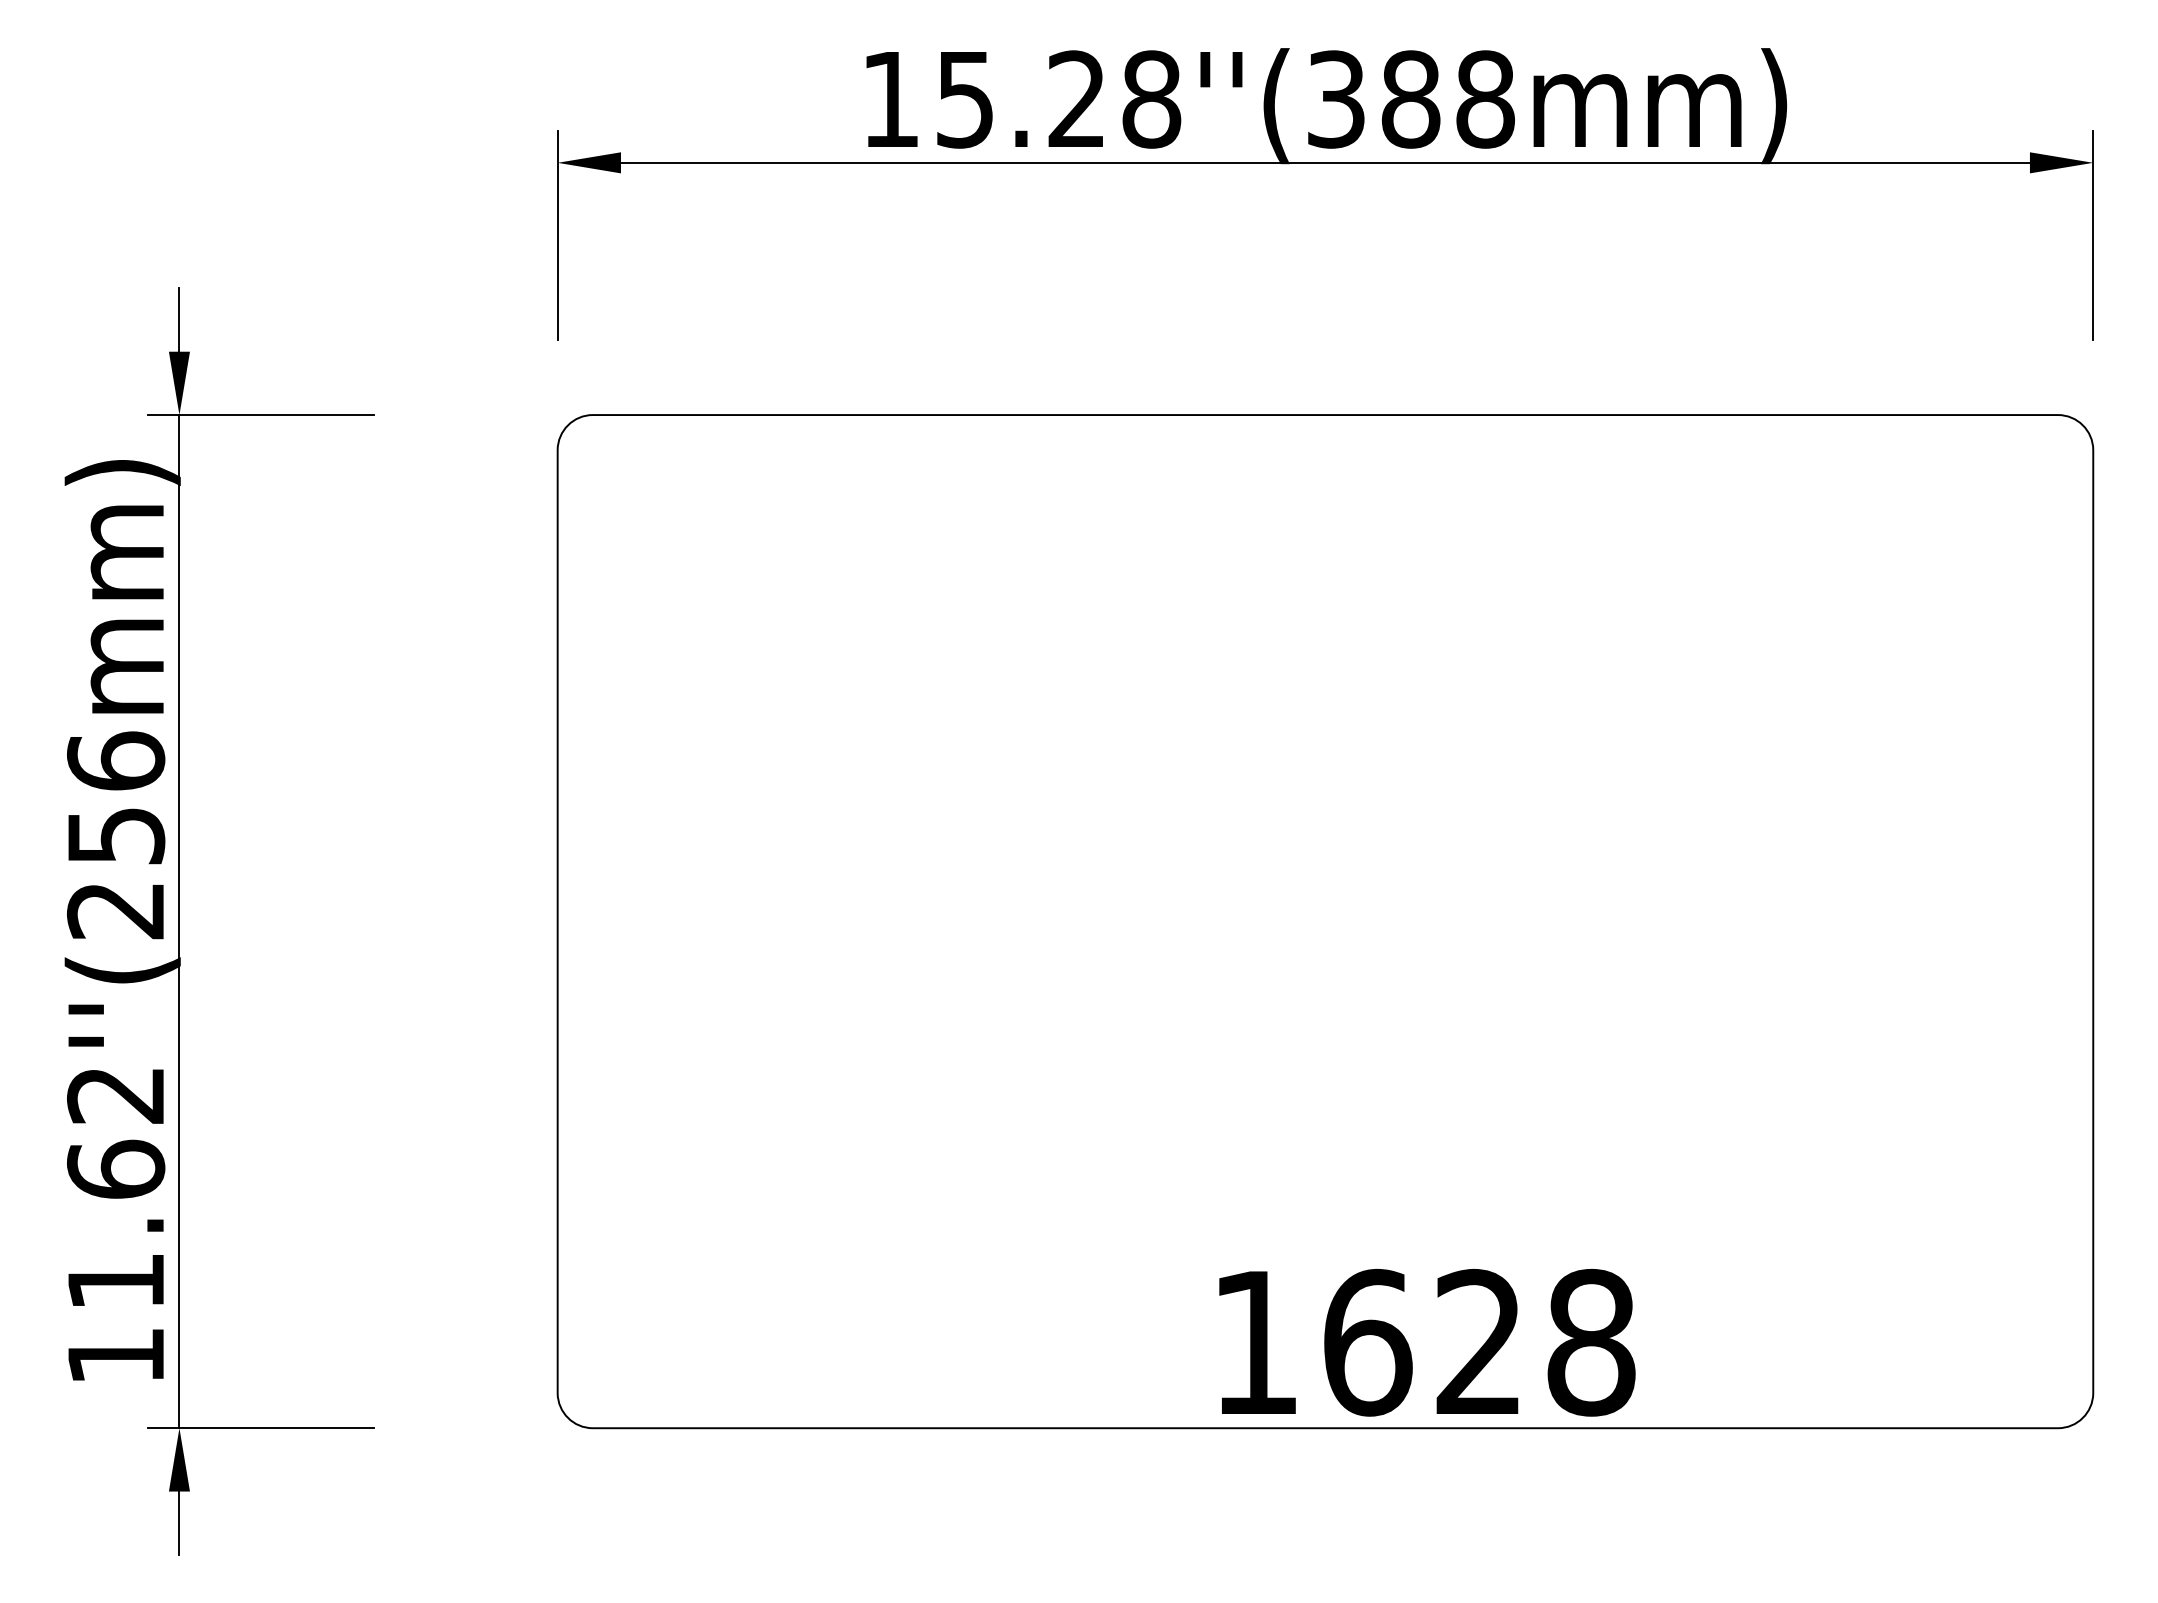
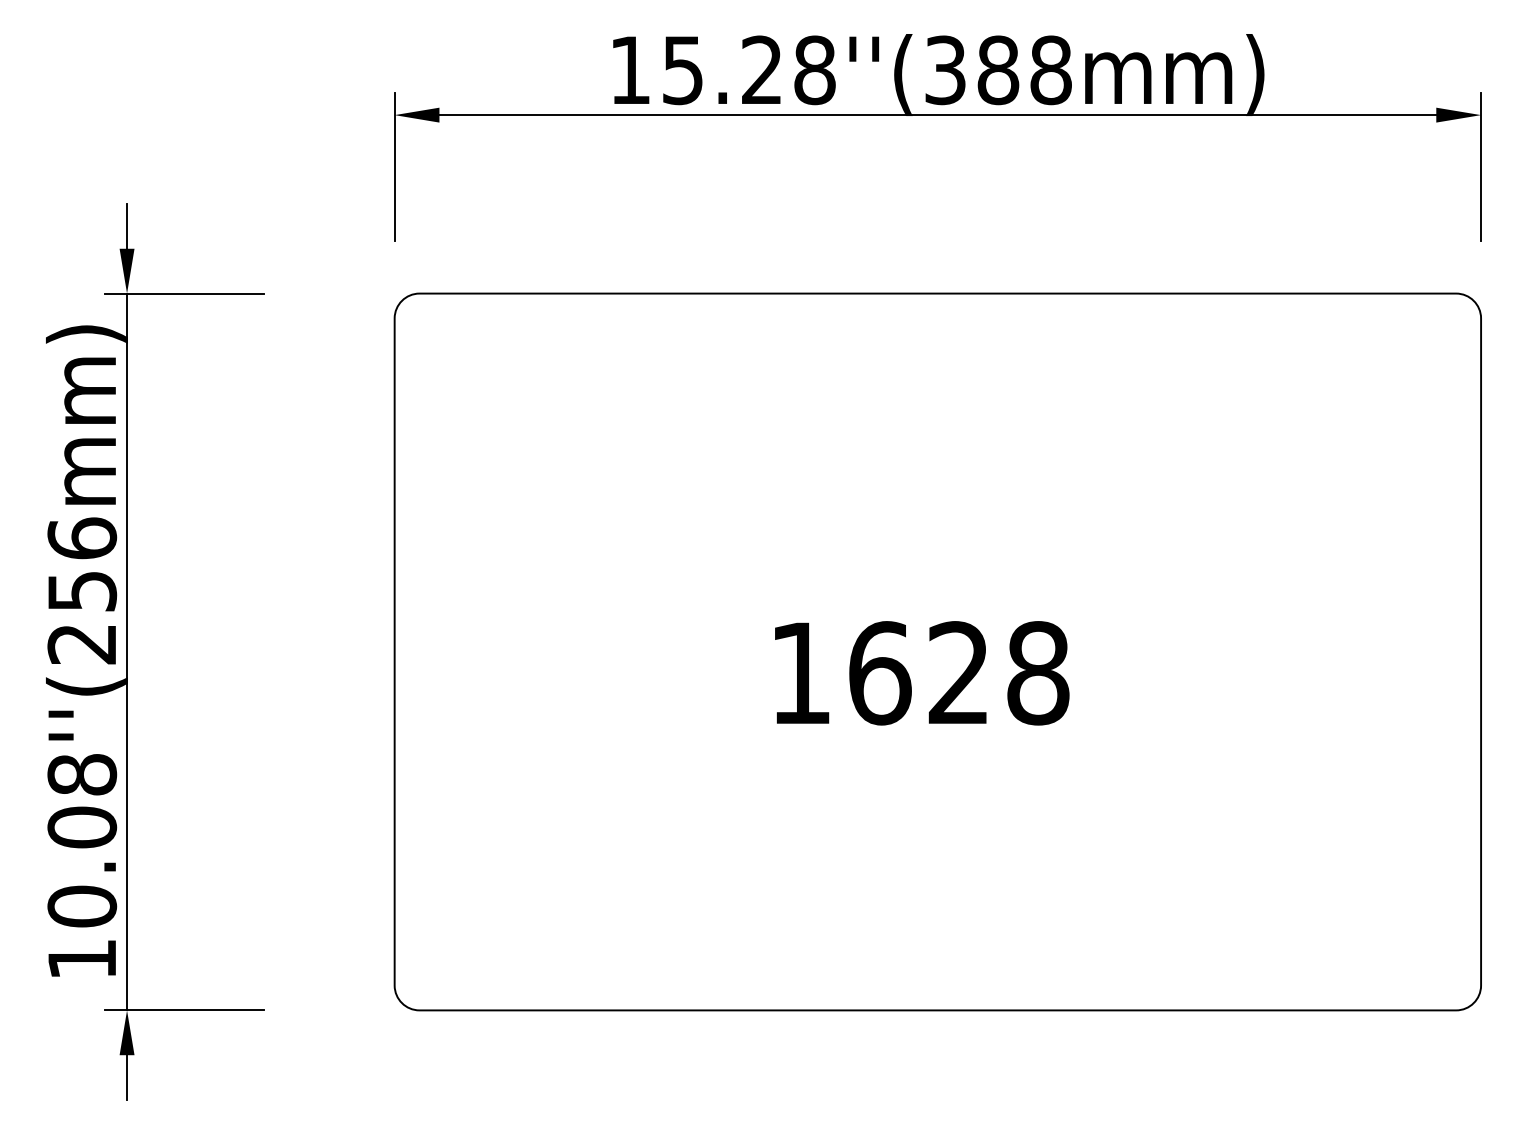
text: (116, 1187) -> (82, 840), 11.62''(256mm) -> 10.08''(256mm)
text: (1427, 1342) -> (922, 673), moved

